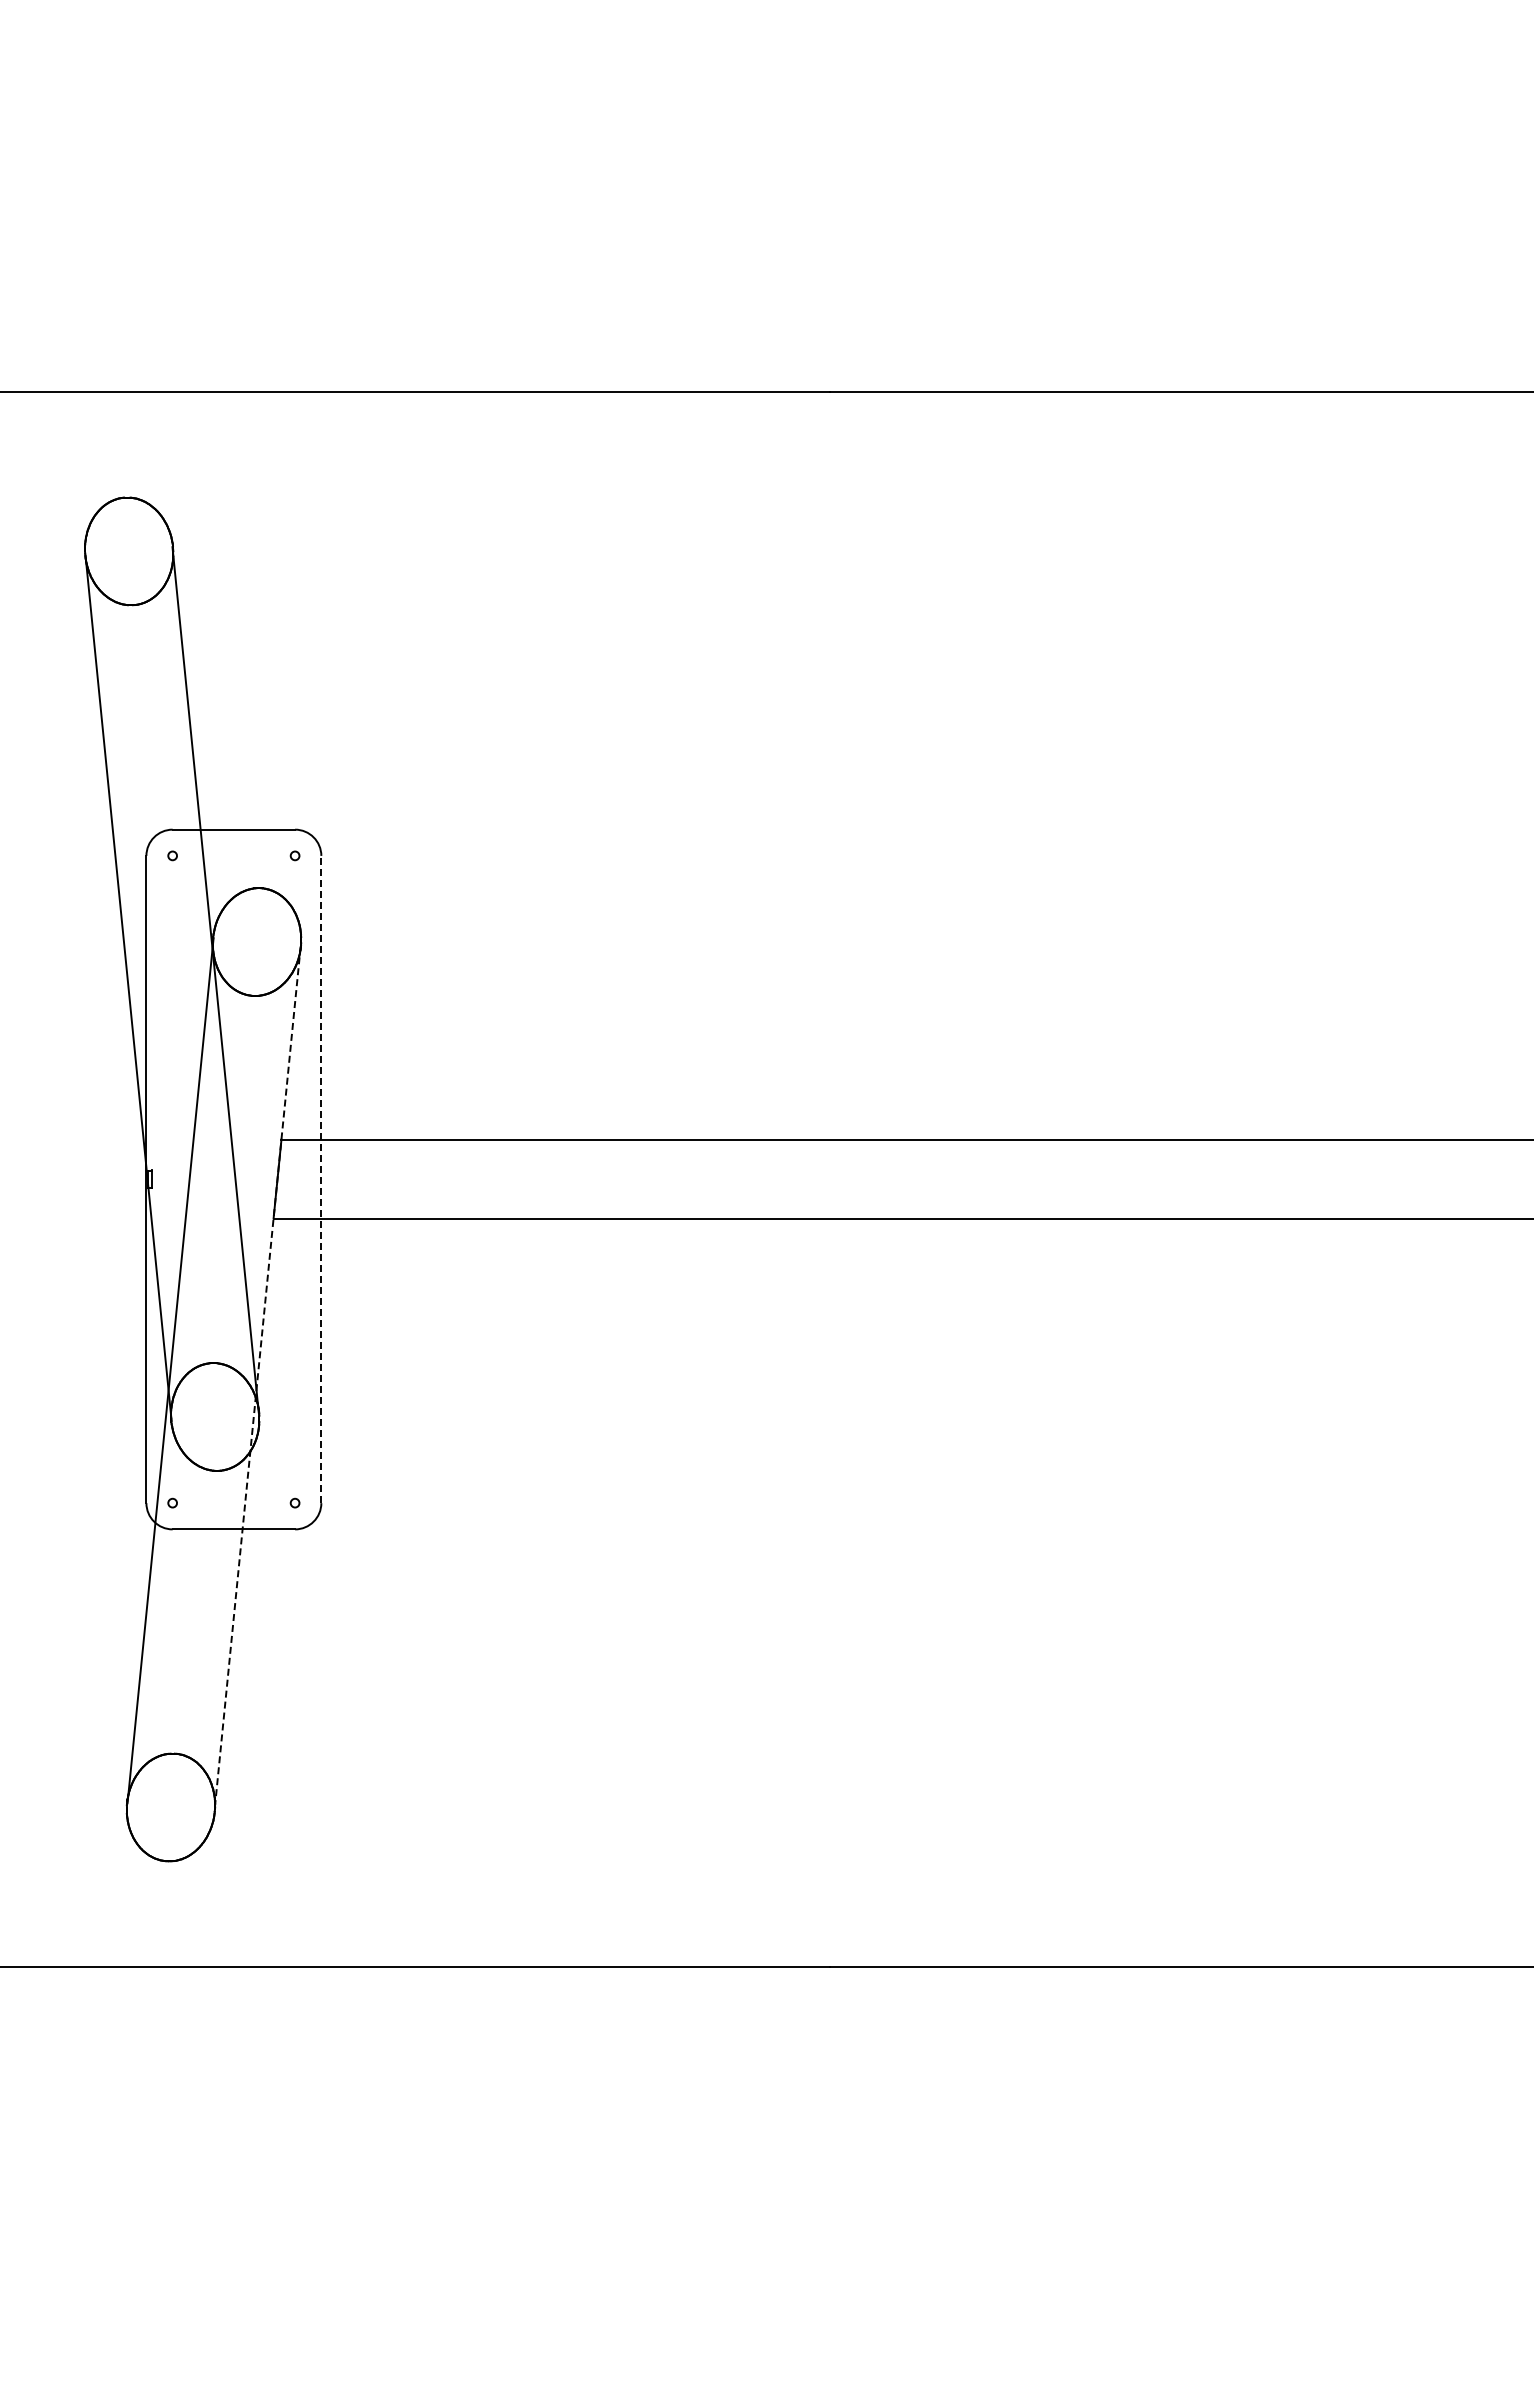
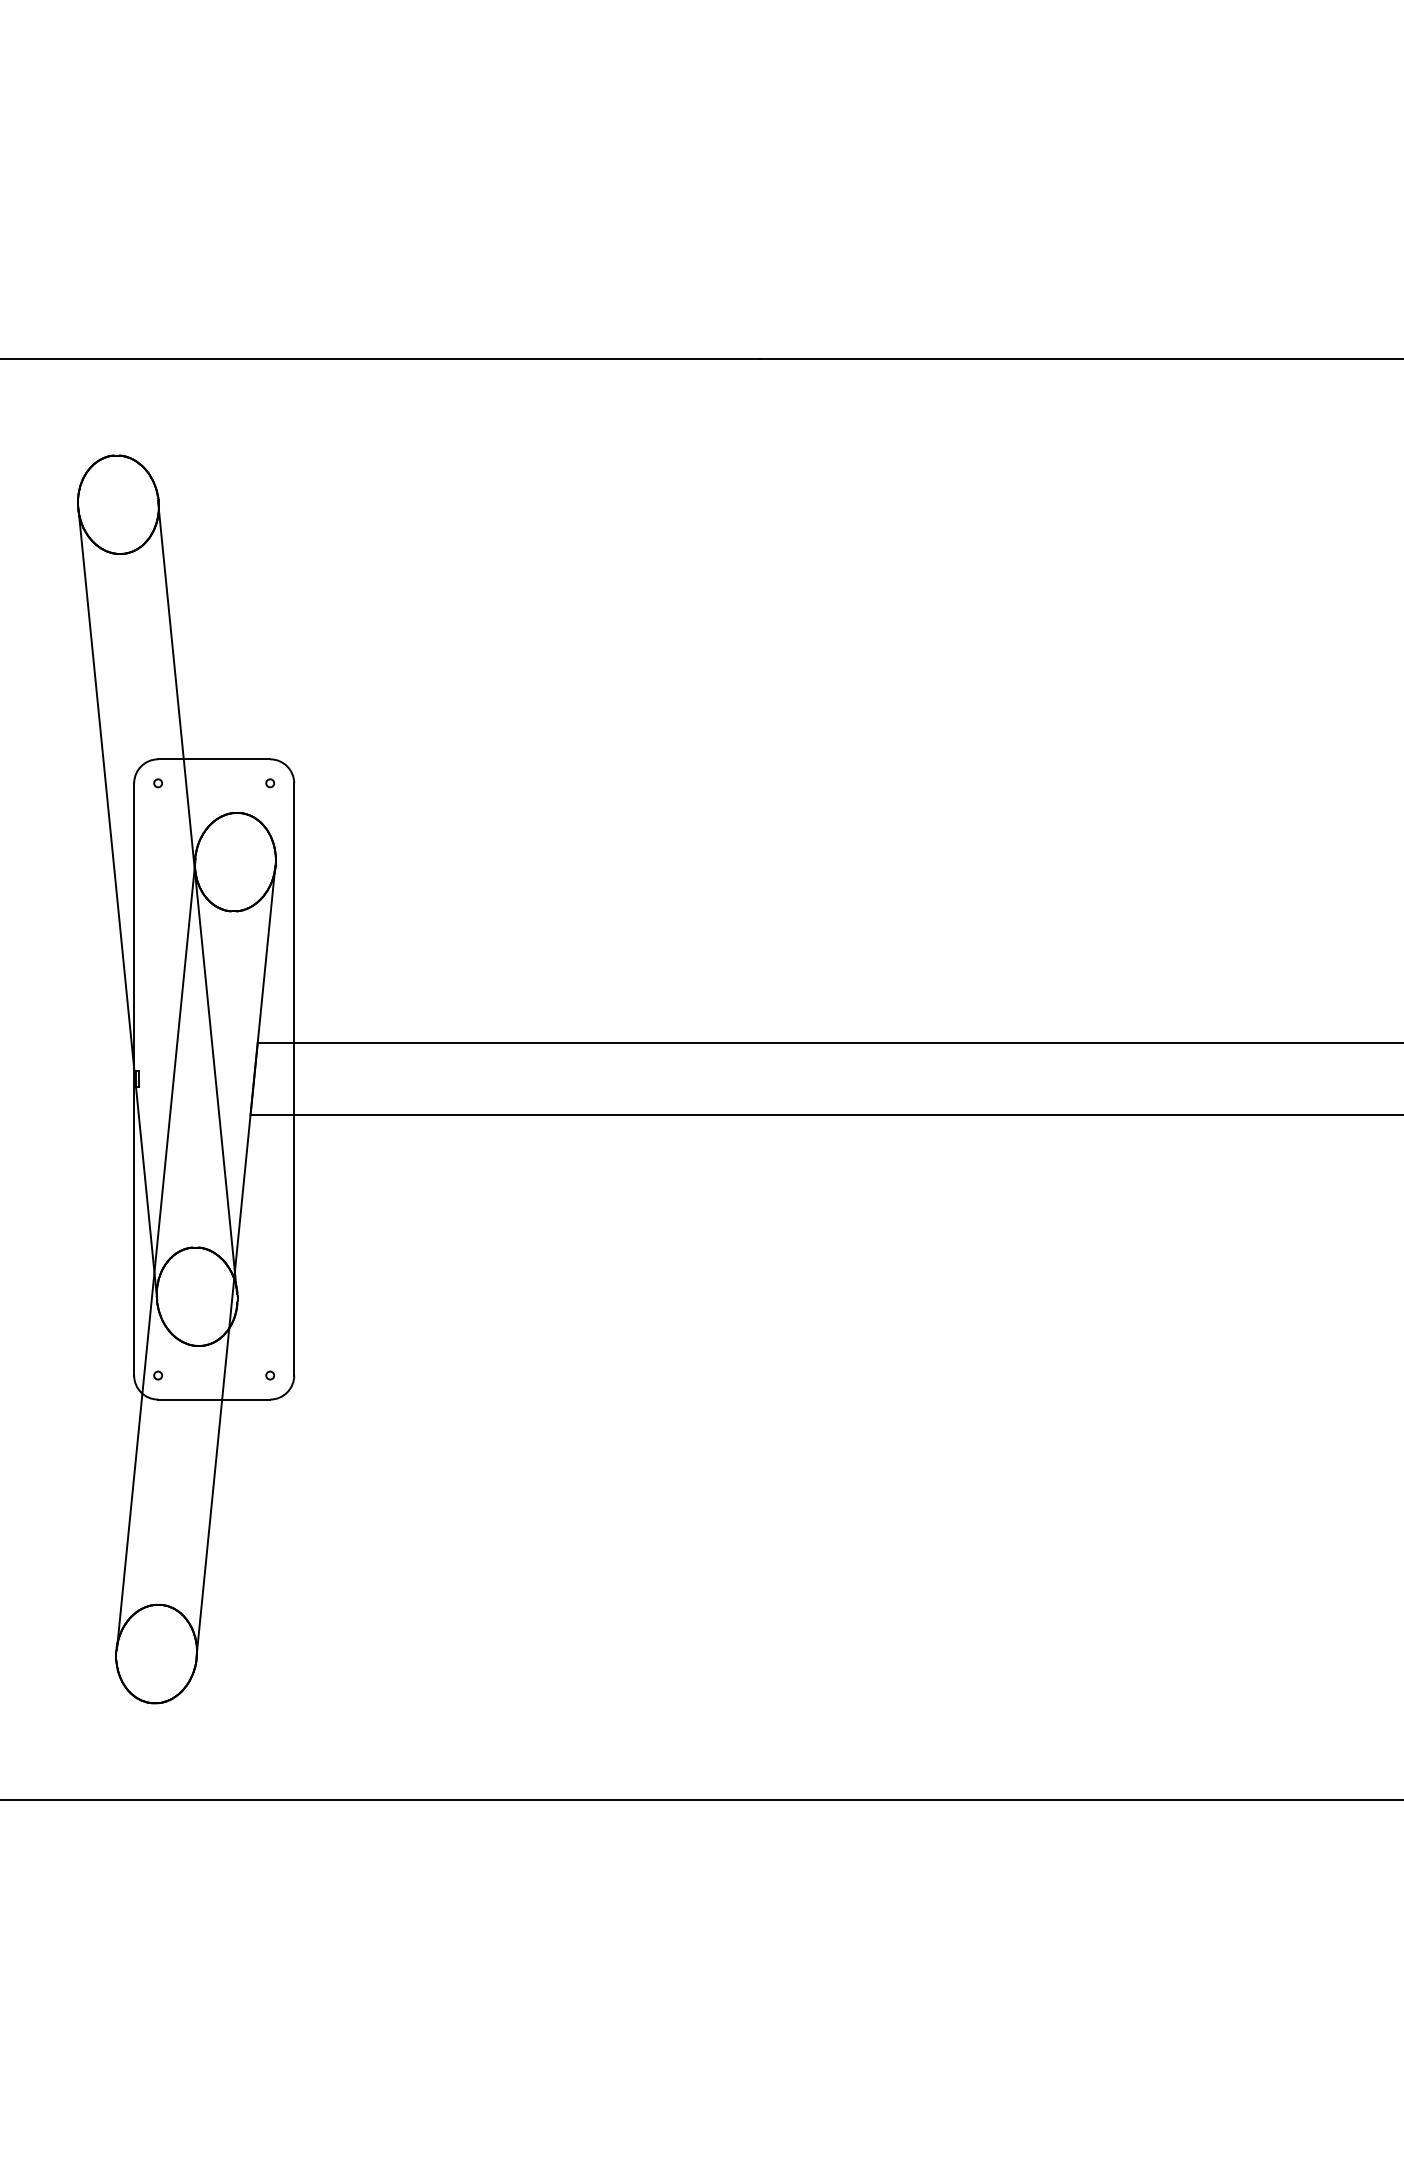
line: (321, 1179) -> (294, 1079), dashed -> solid
line: (257, 1378) -> (235, 1261), dashed -> solid

